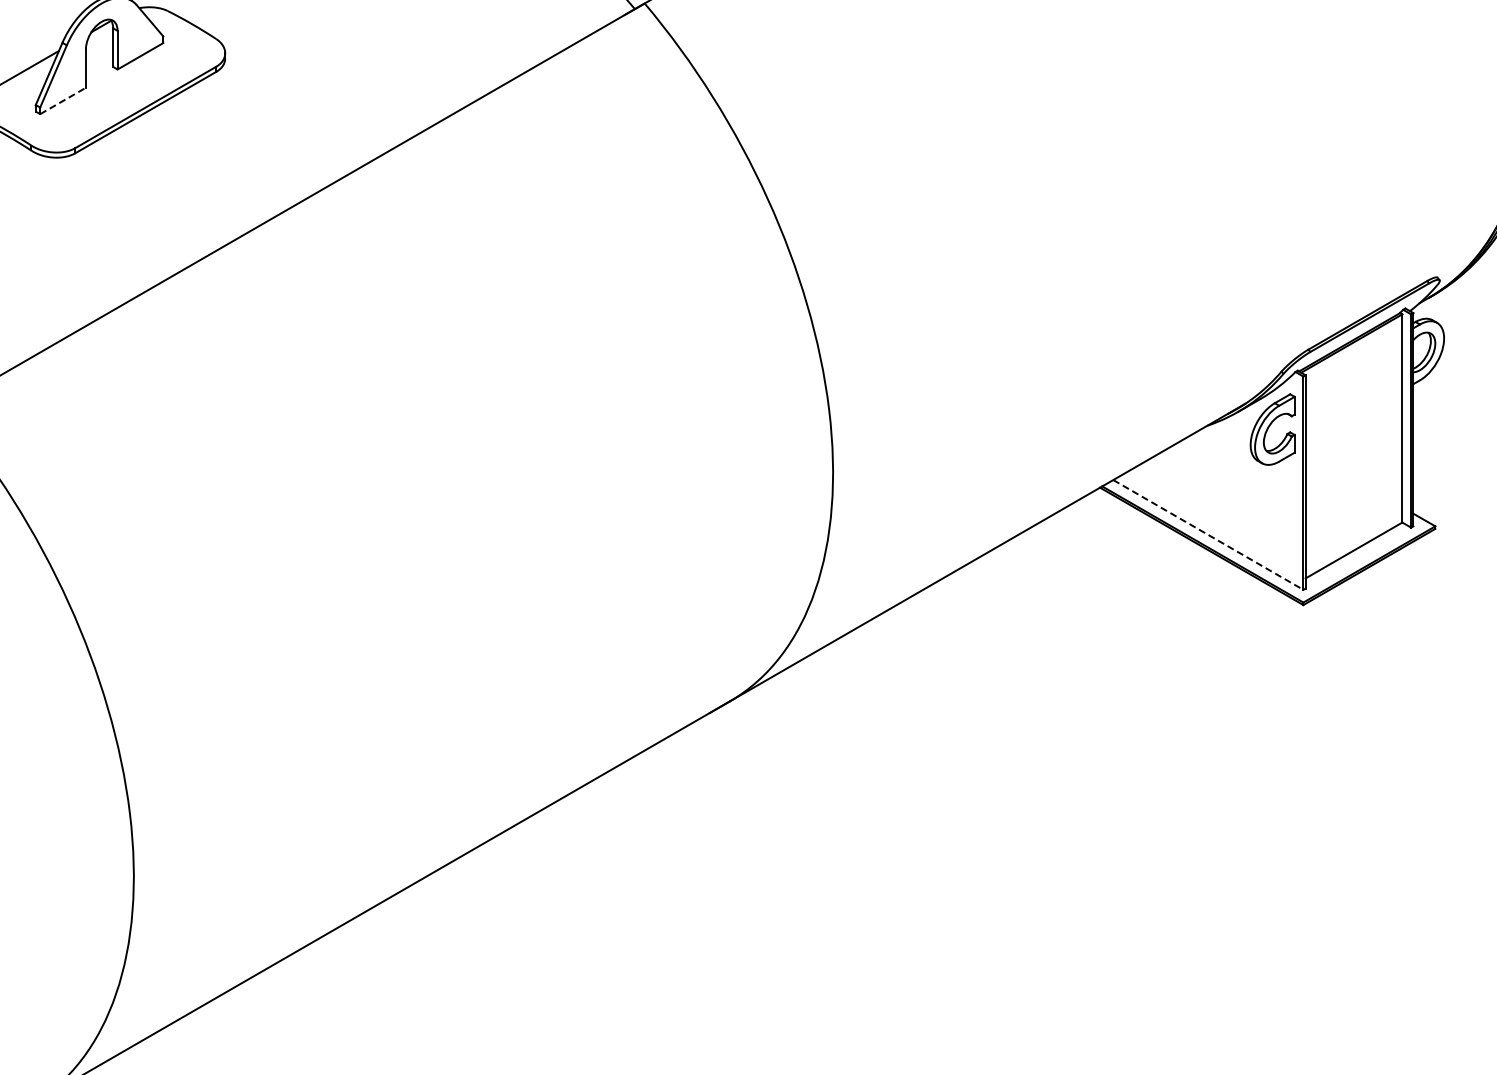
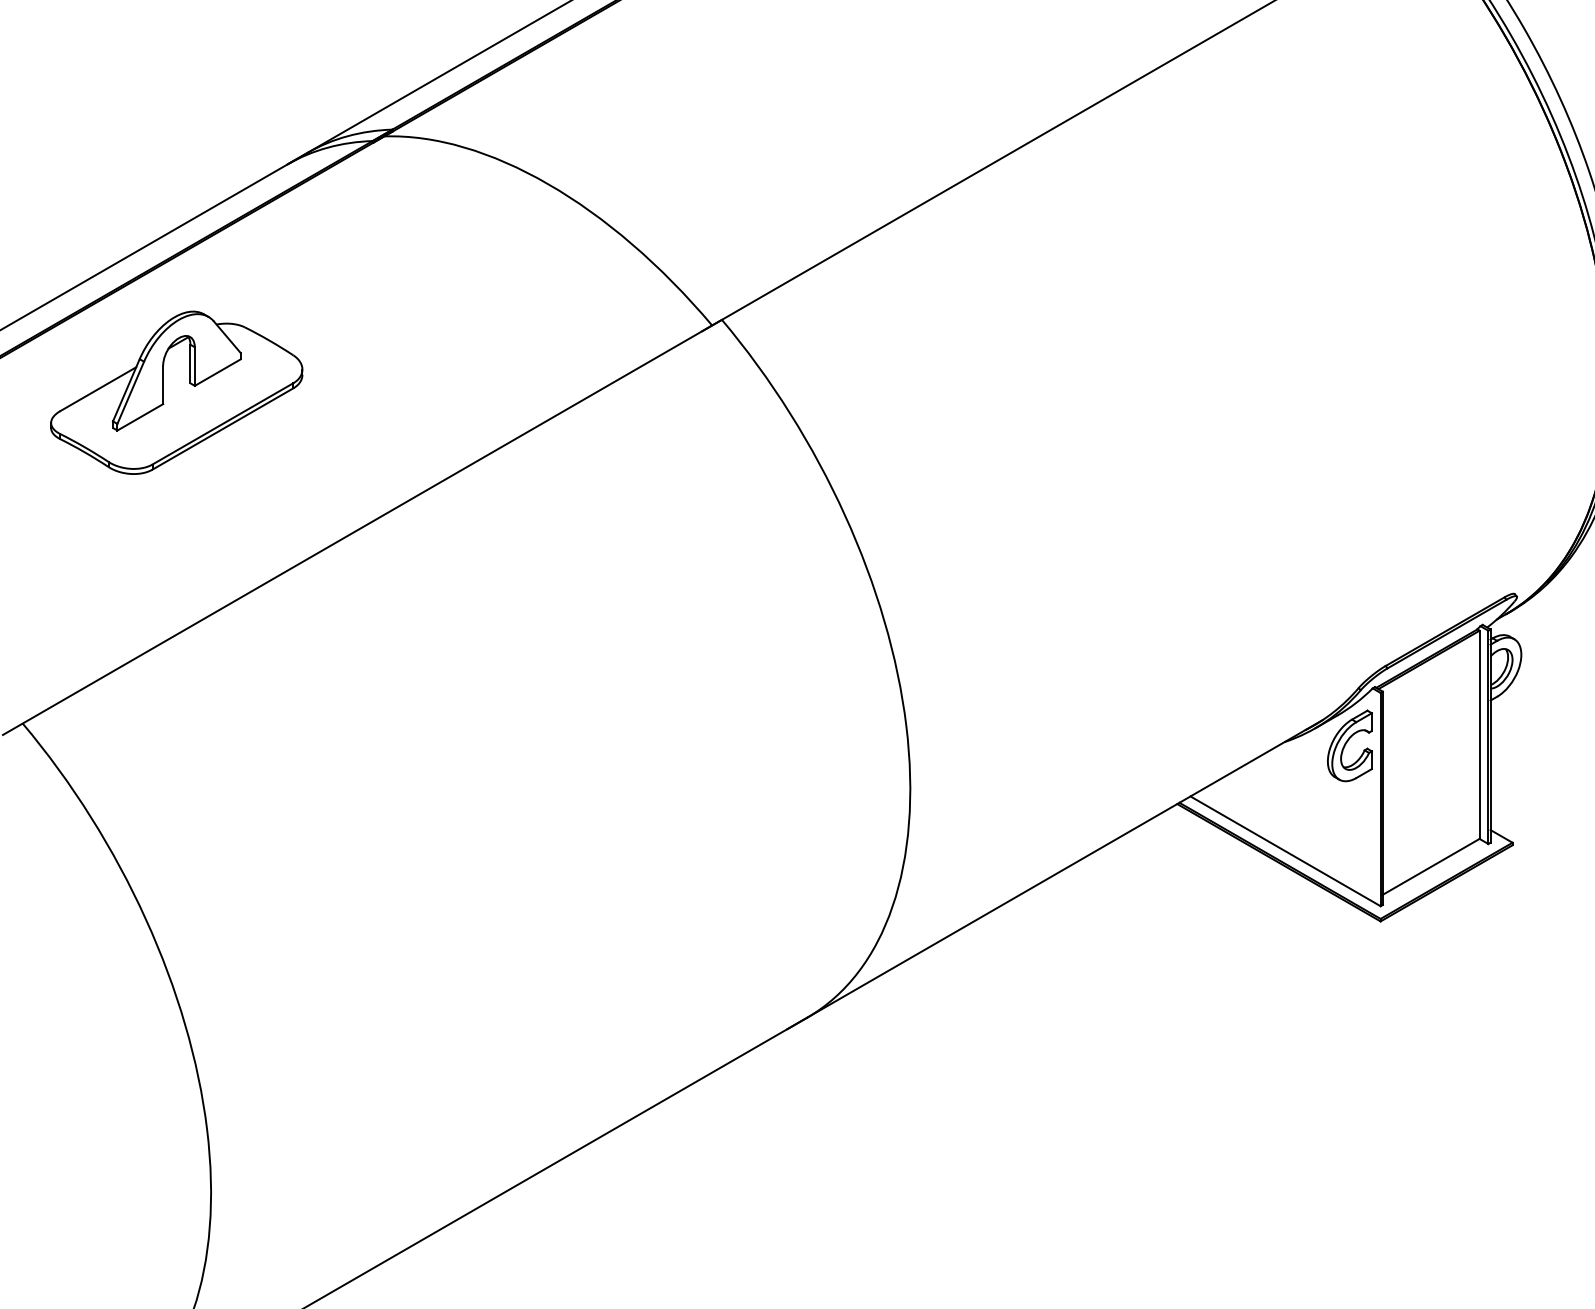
line: (63, 101) -> (140, 417), dashed -> solid
line: (1208, 535) -> (1285, 851), dashed -> solid

